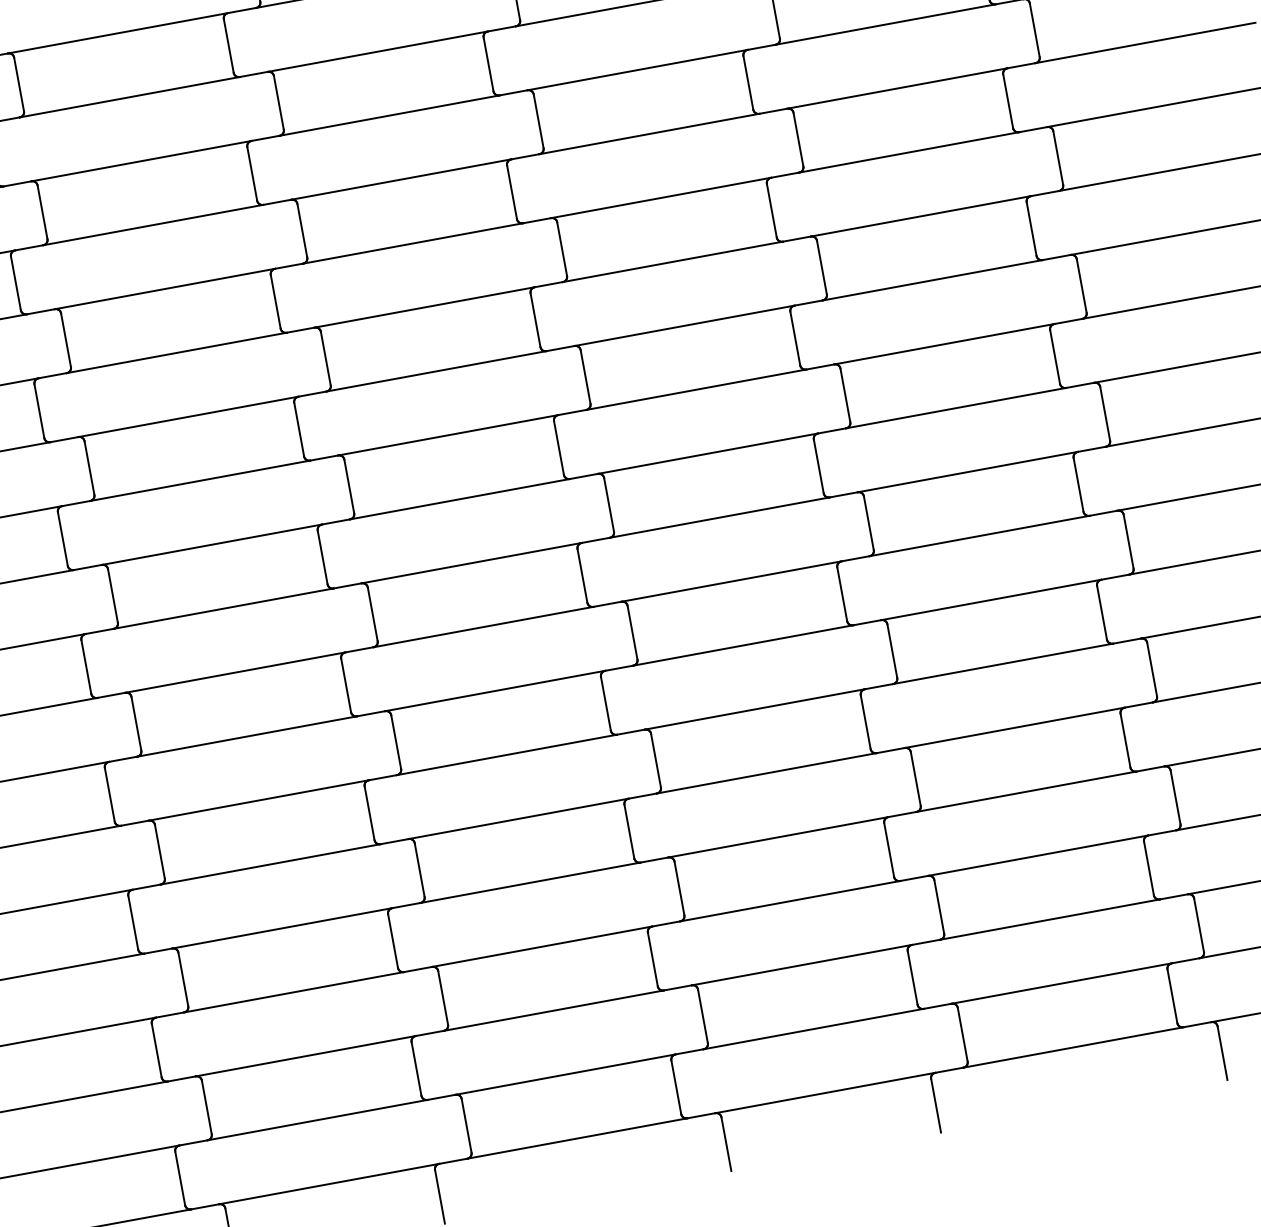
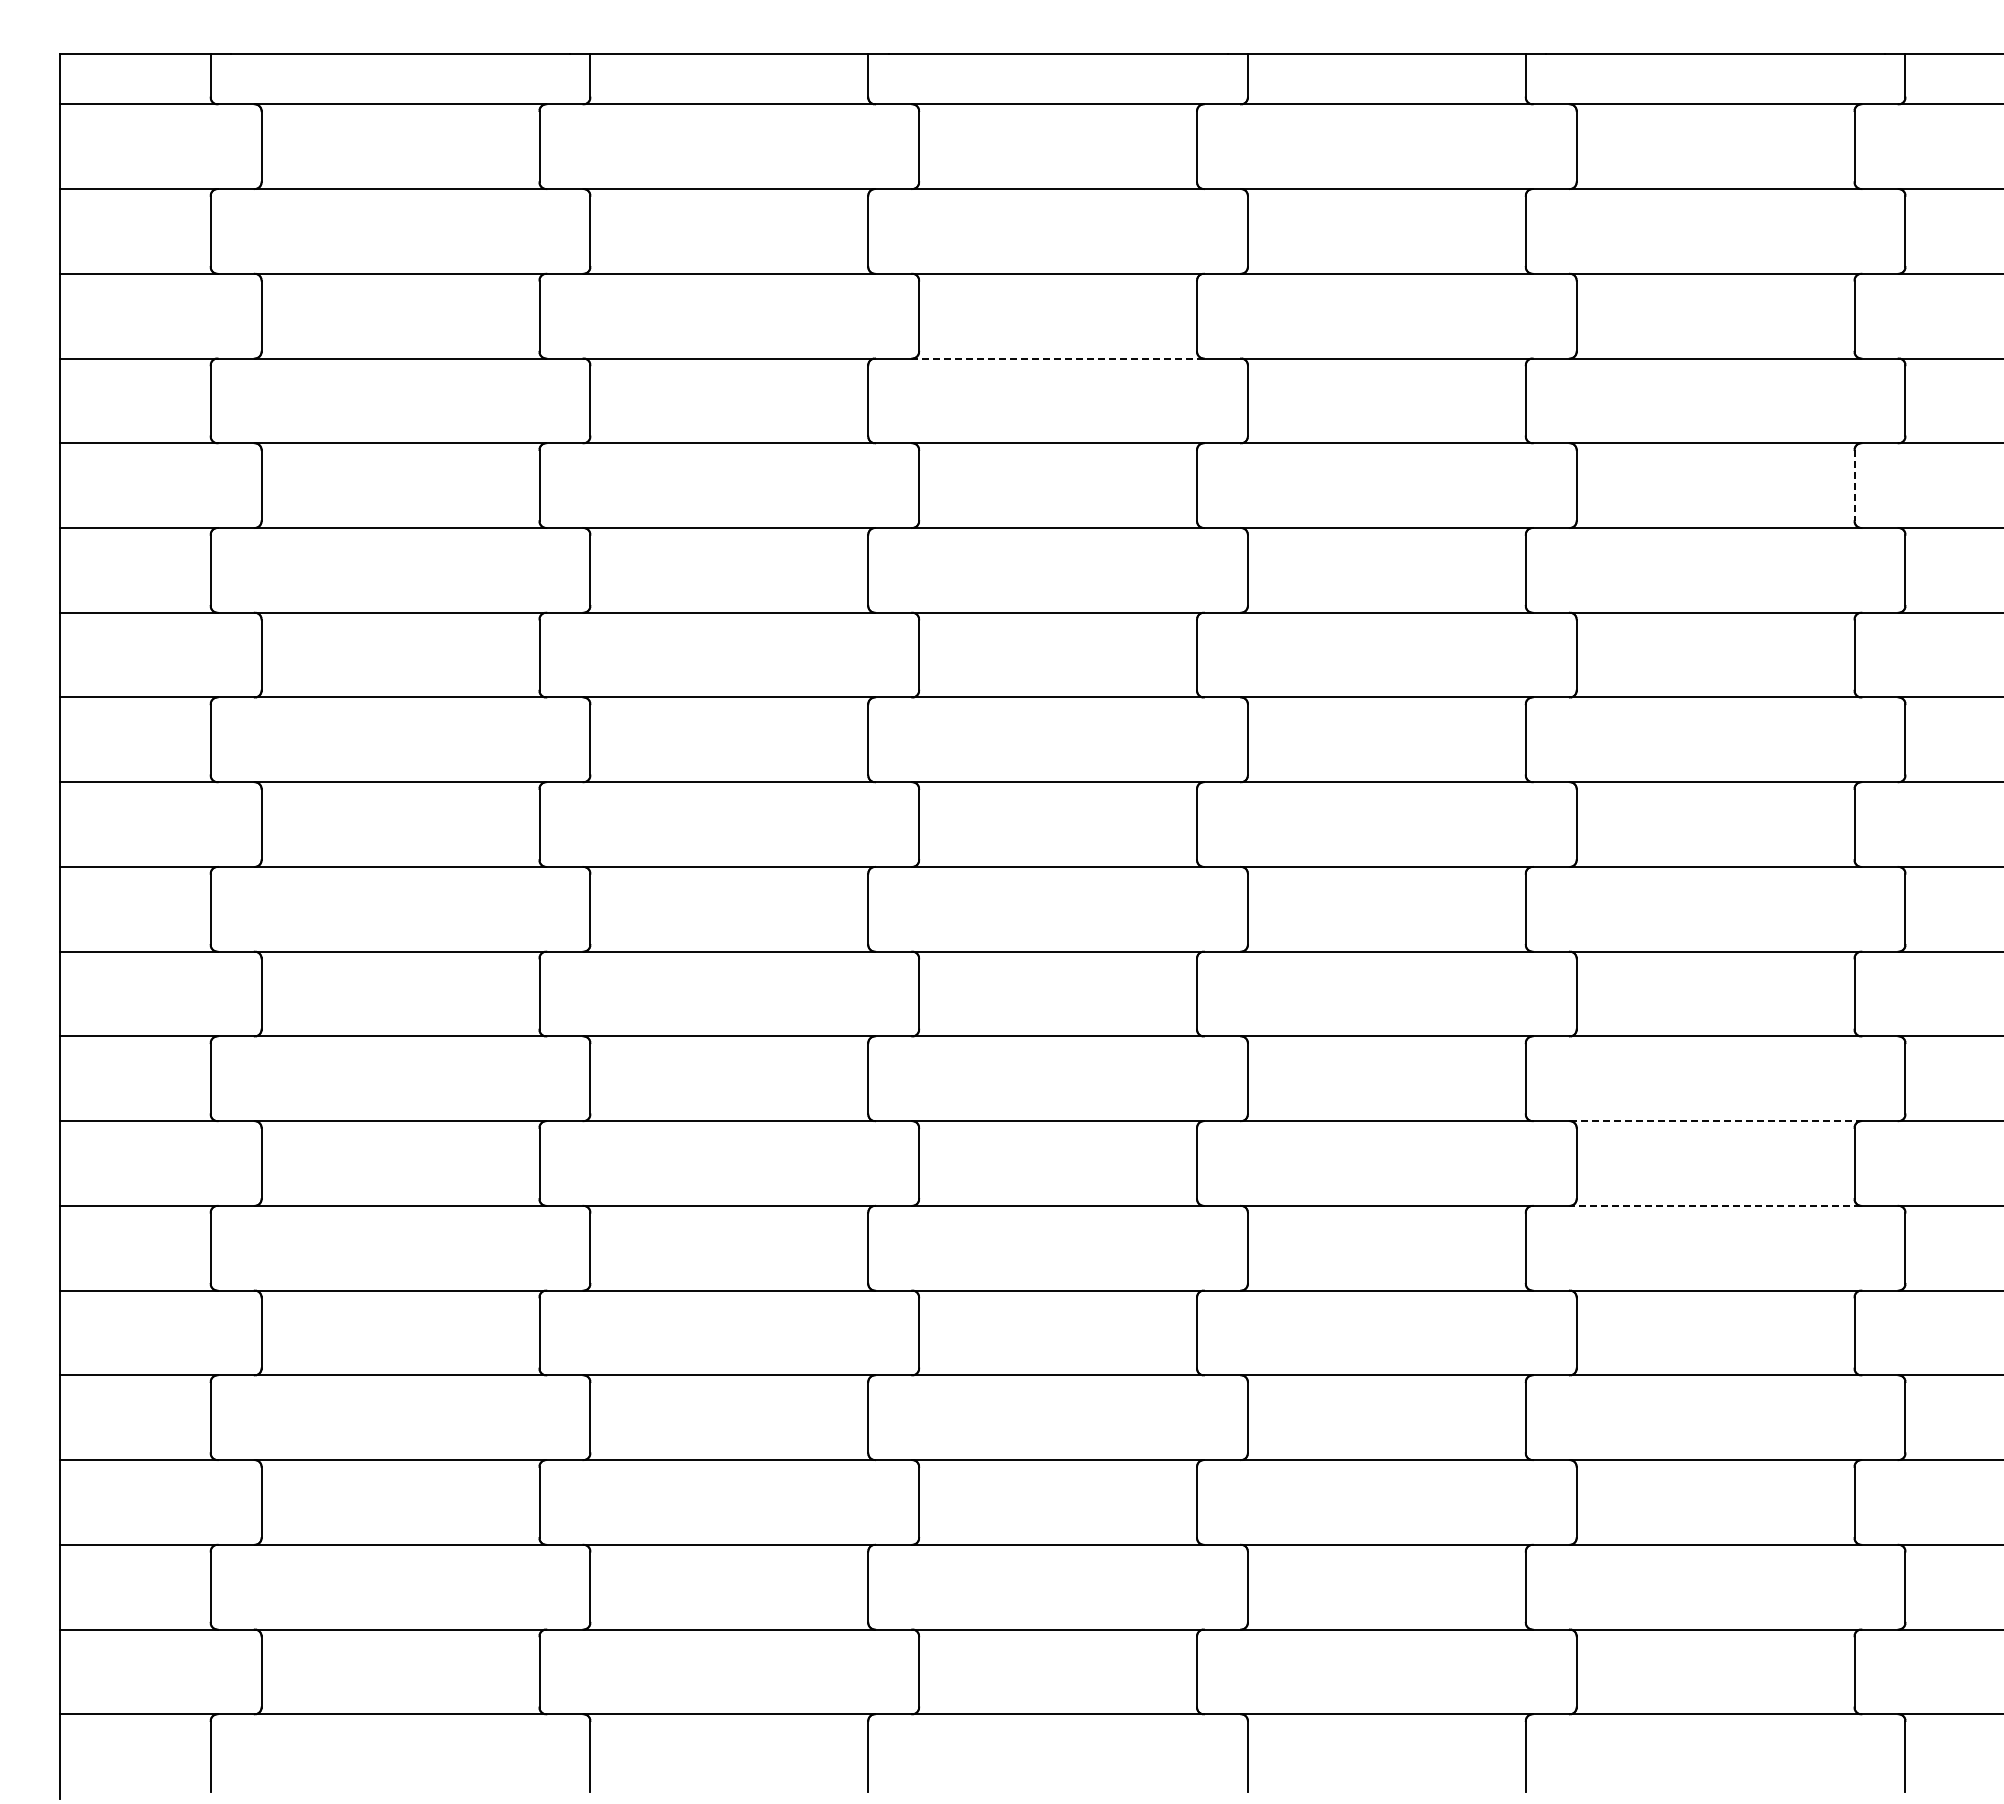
line: (1008, 101) -> (1854, 485), solid -> dashed
line: (389, 115) -> (1058, 358), solid -> dashed
line: (991, 600) -> (1715, 1121), solid -> dashed
line: (1002, 663) -> (1715, 1205), solid -> dashed

